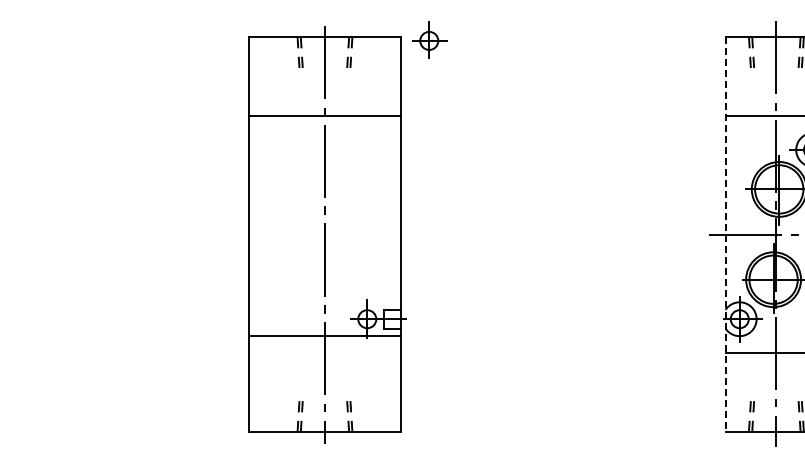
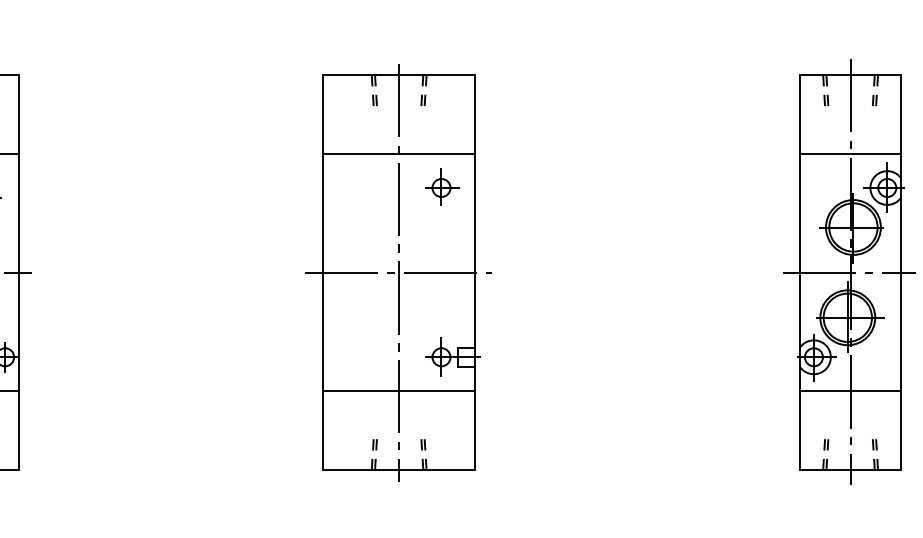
part: (430, 39) -> (442, 186), moved
line: (324, 234) -> (398, 272), added
line: (725, 234) -> (799, 272), dashed -> solid
line: (325, 336) -> (399, 391), moved

